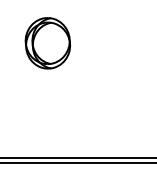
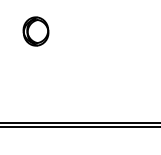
part: (47, 43) -> (35, 31), size x0.7

